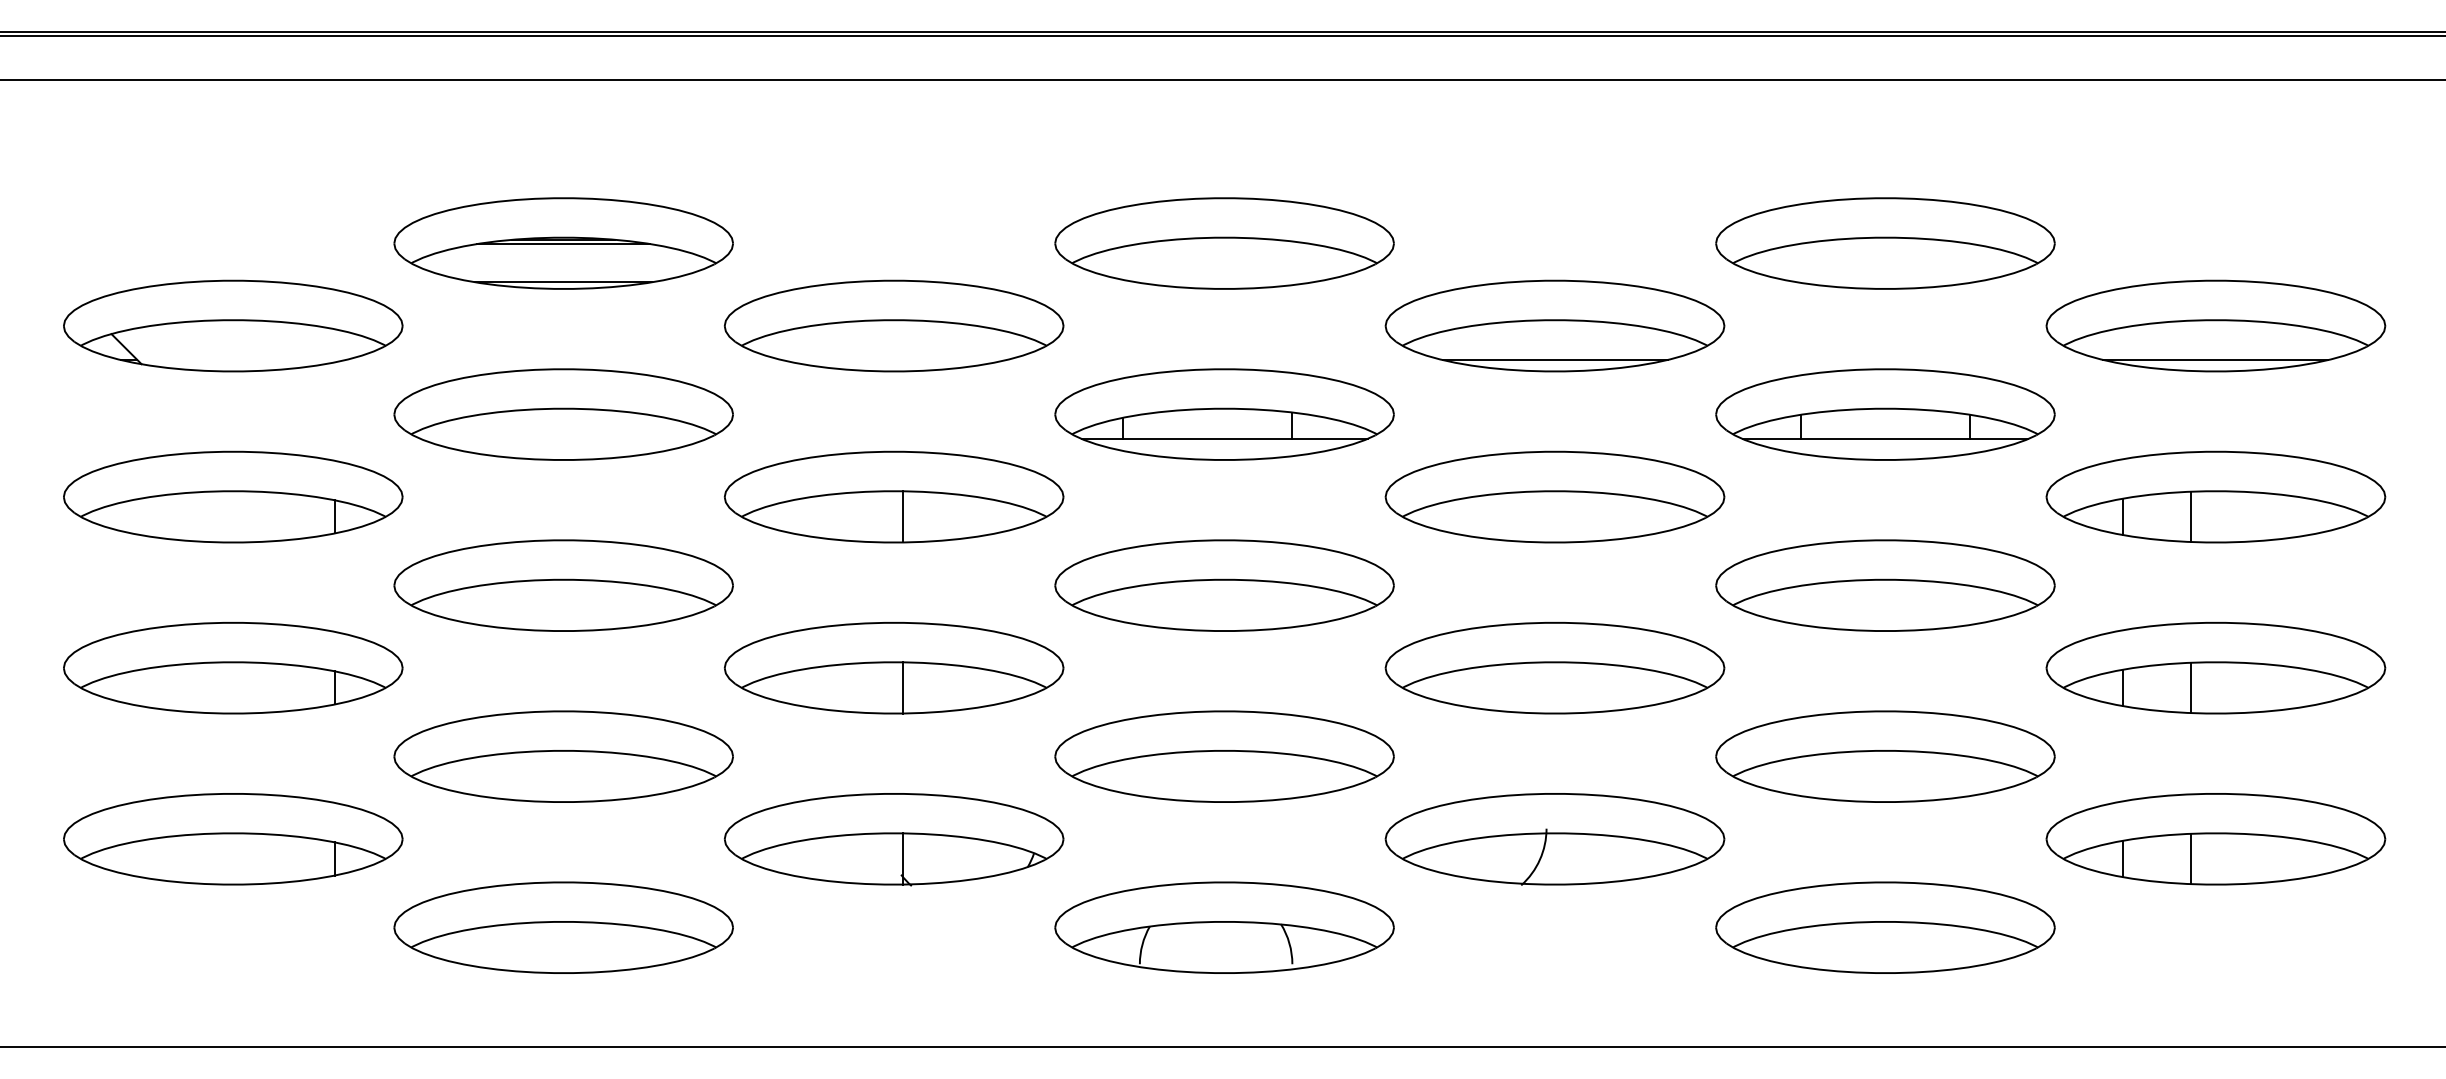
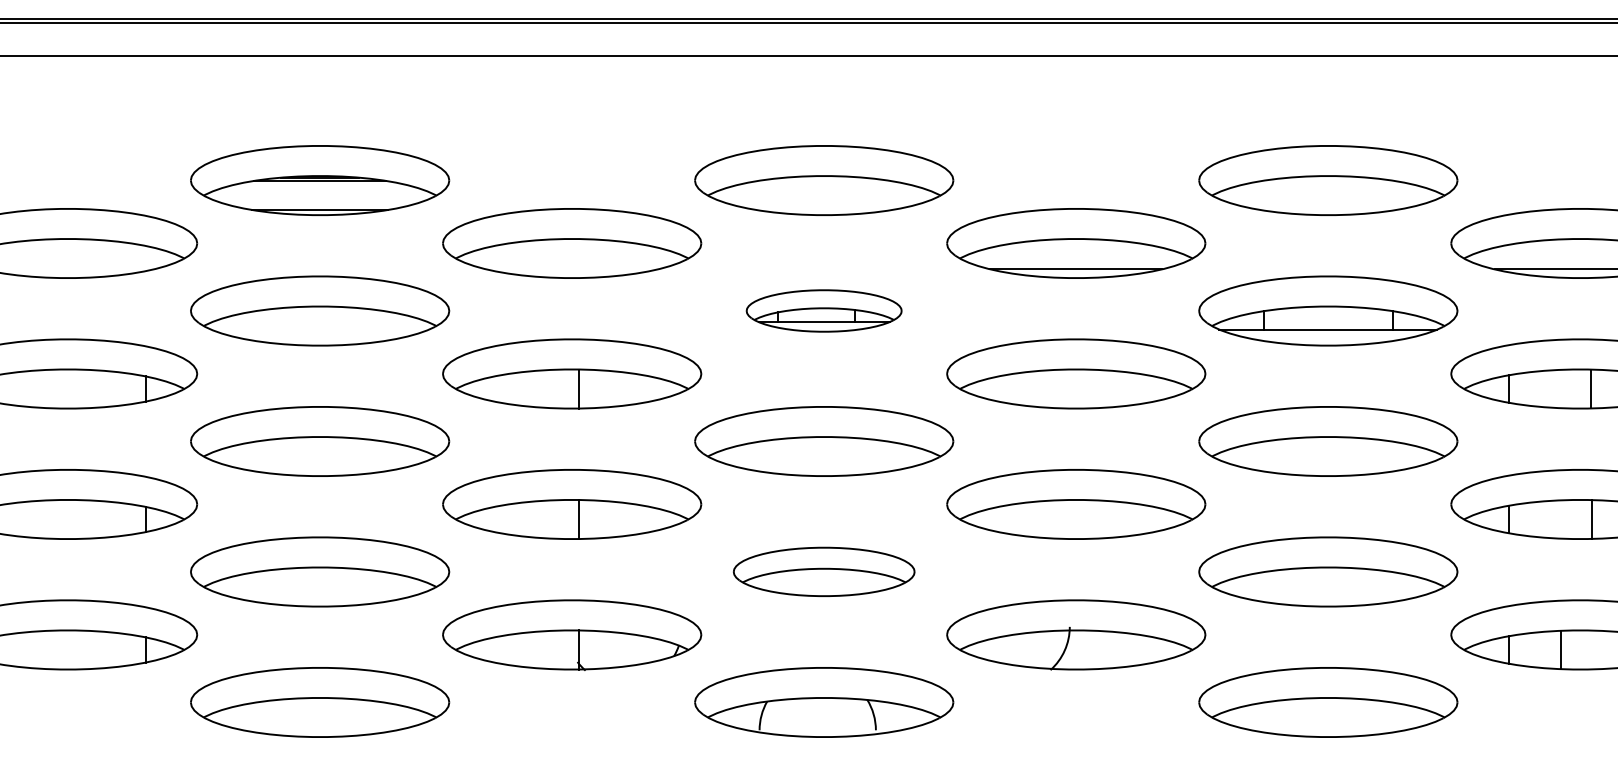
part: (1224, 414) -> (824, 310), size x0.6
line: (2190, 516) -> (1590, 388), moved
line: (2190, 687) -> (1591, 519), moved
part: (1224, 756) -> (824, 571), size x0.7

